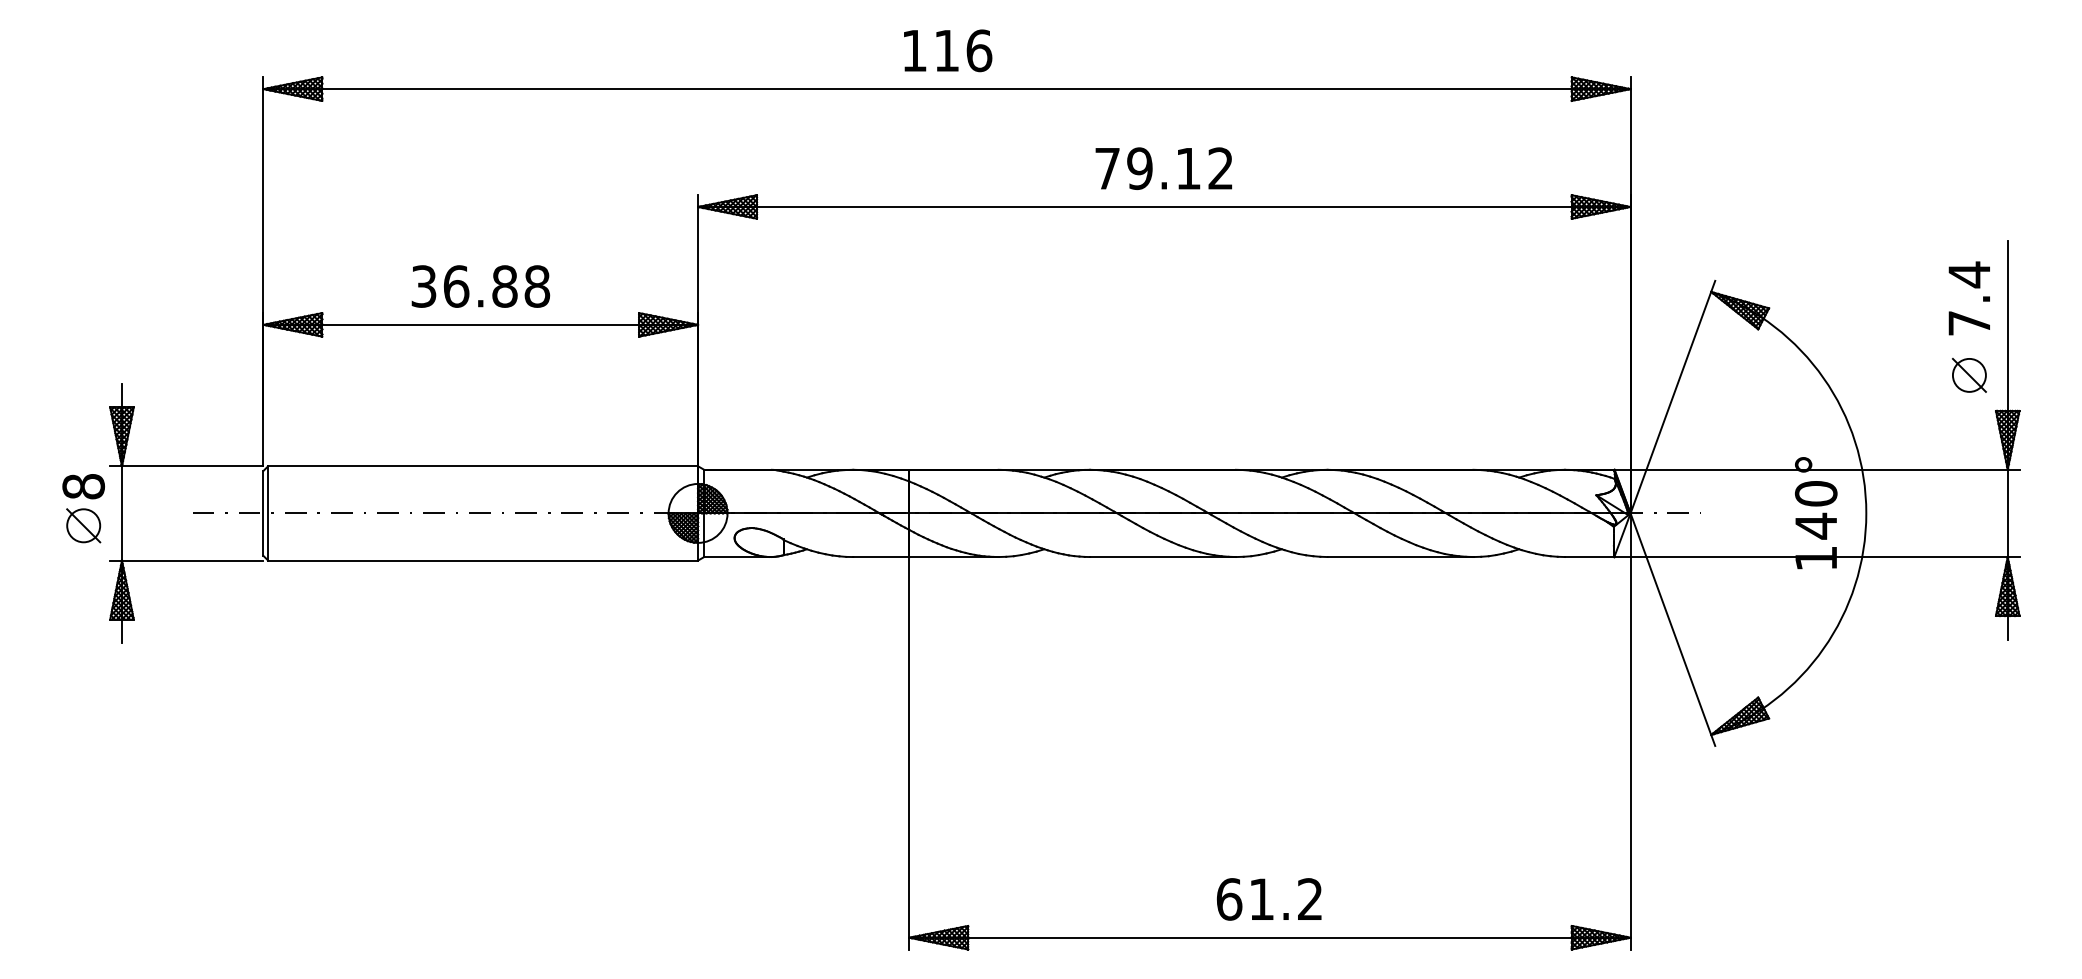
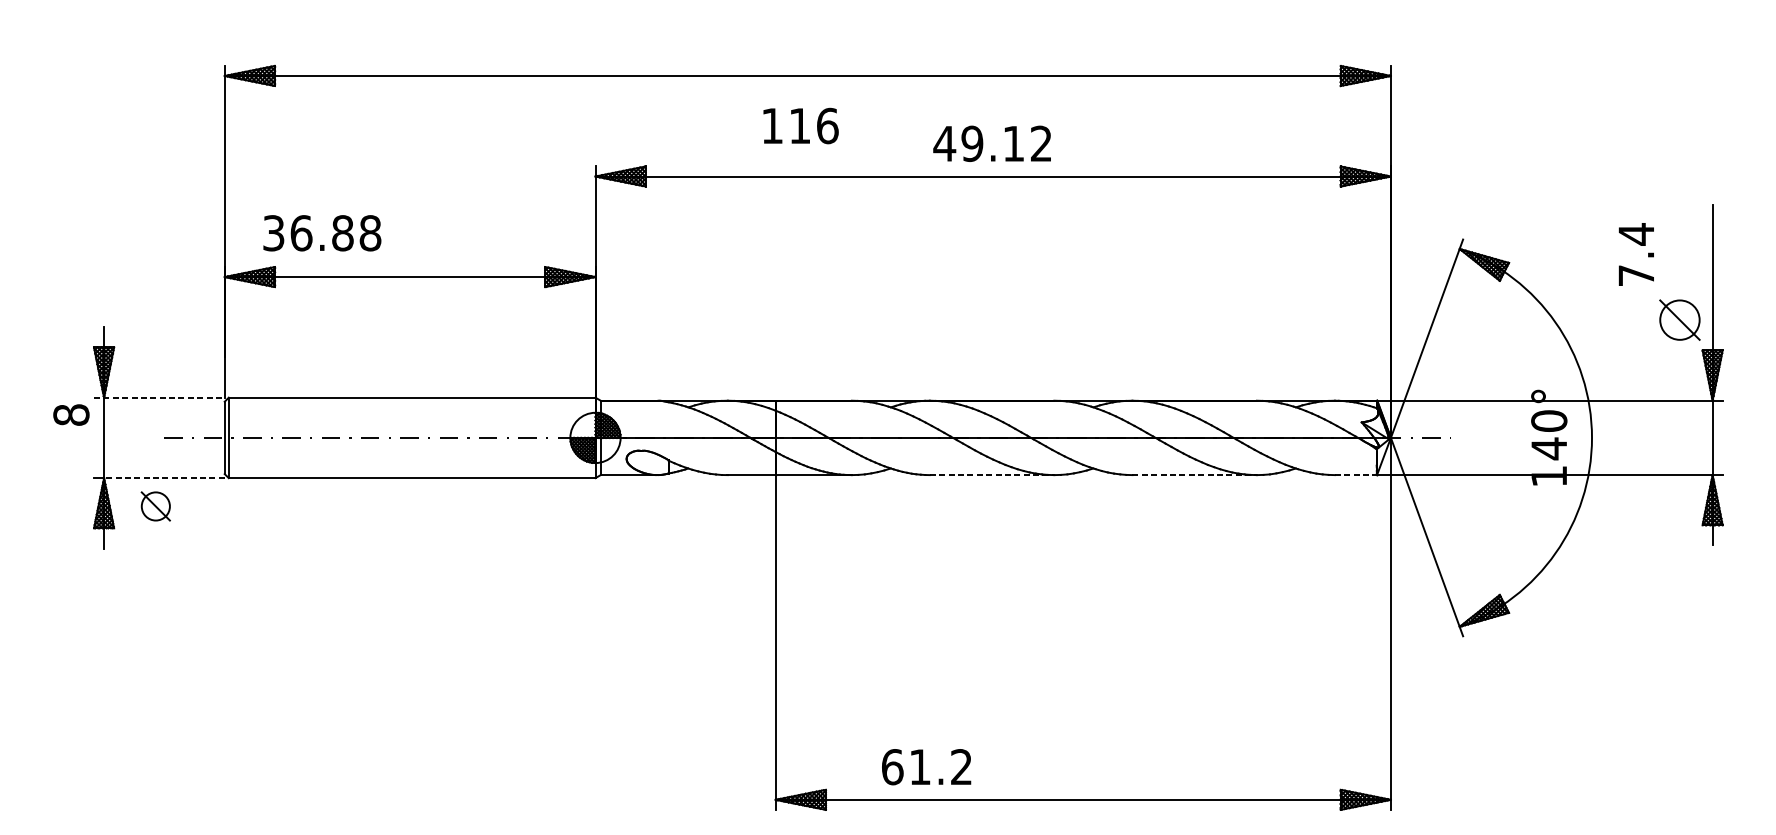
text: (948, 50) -> (801, 125), moved
text: (1107, 168) -> (944, 143), 79.12 -> 49.12
text: (480, 286) -> (322, 233), moved
text: (1968, 298) -> (1635, 254), moved
part: (1969, 375) -> (1680, 320), size x1.4
line: (186, 466) -> (159, 397), solid -> dashed
part: (83, 525) -> (155, 506), moved
line: (1163, 557) -> (992, 475), solid -> dashed
line: (1400, 557) -> (1194, 475), solid -> dashed
line: (1589, 557) -> (1355, 475), solid -> dashed
line: (192, 560) -> (164, 478), solid -> dashed
text: (1269, 899) -> (926, 767), moved

